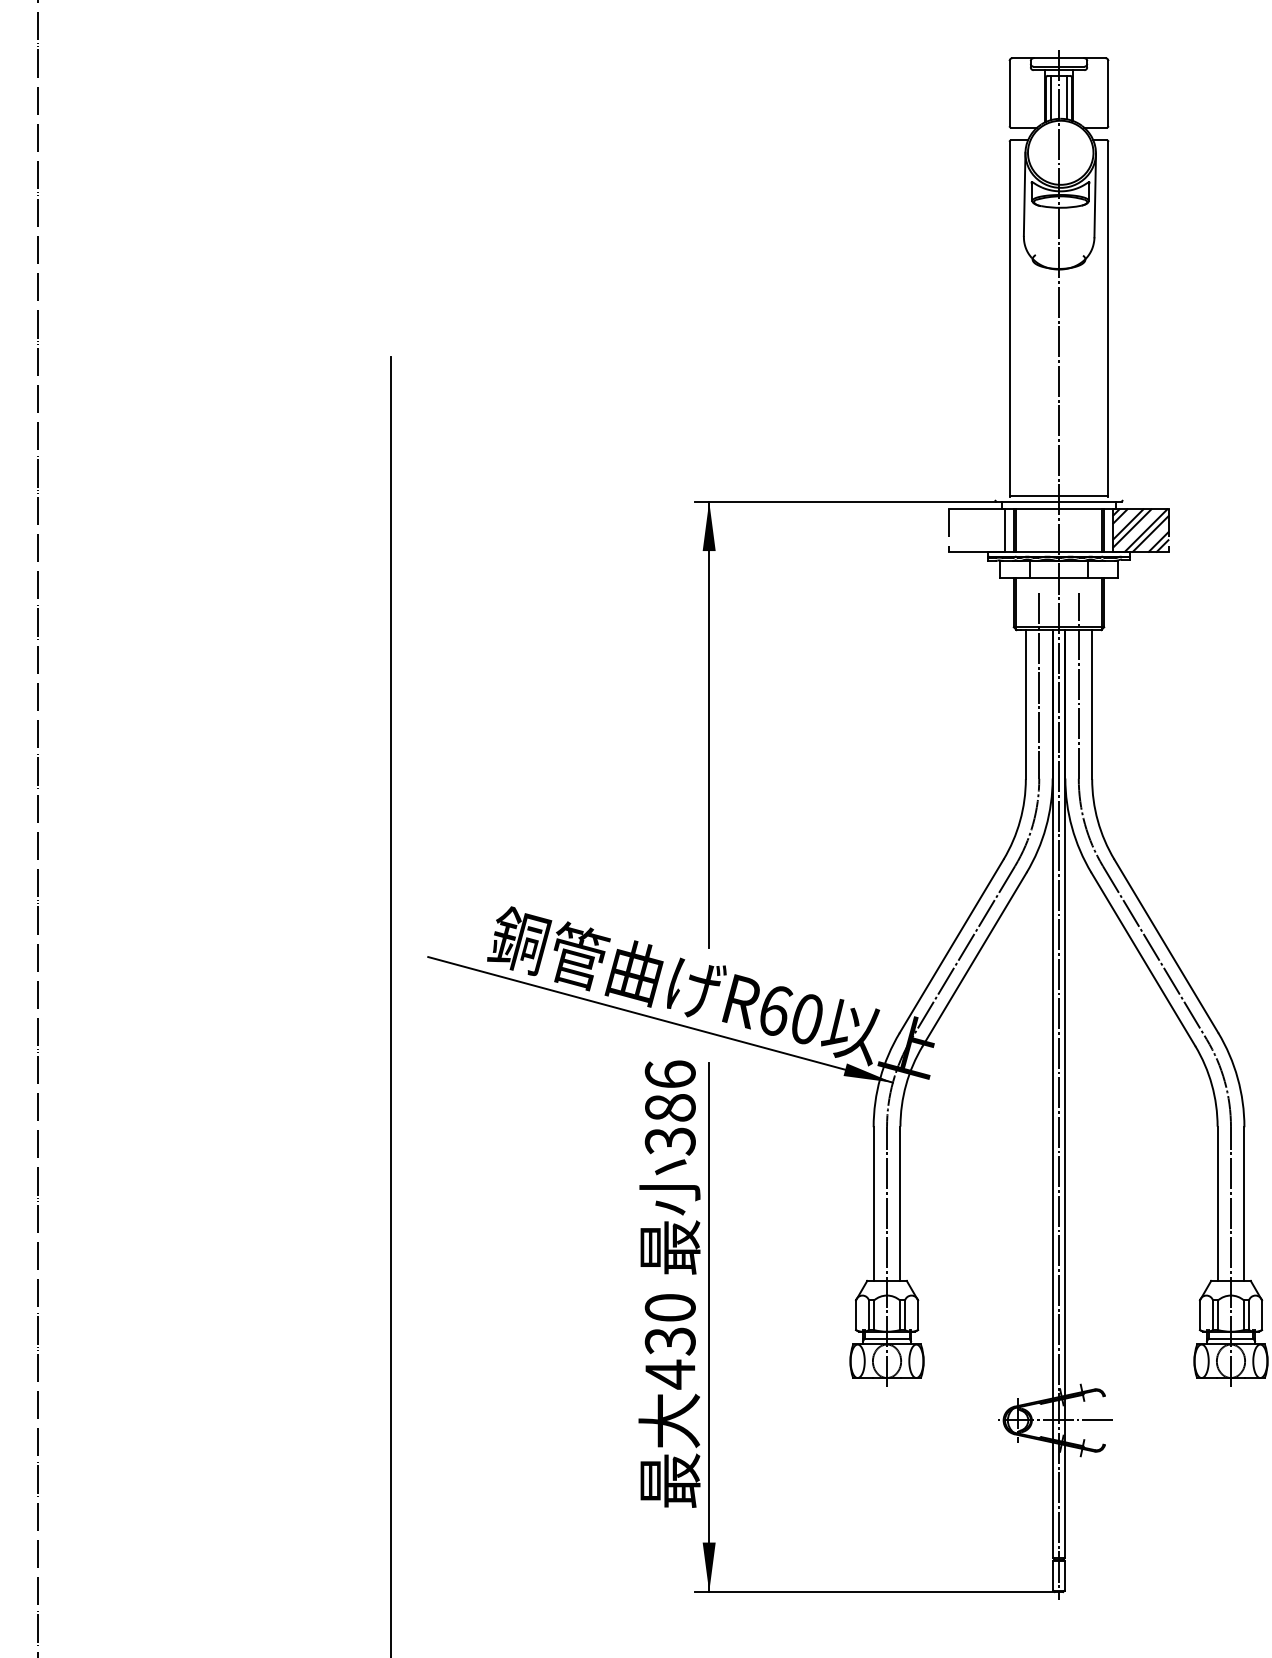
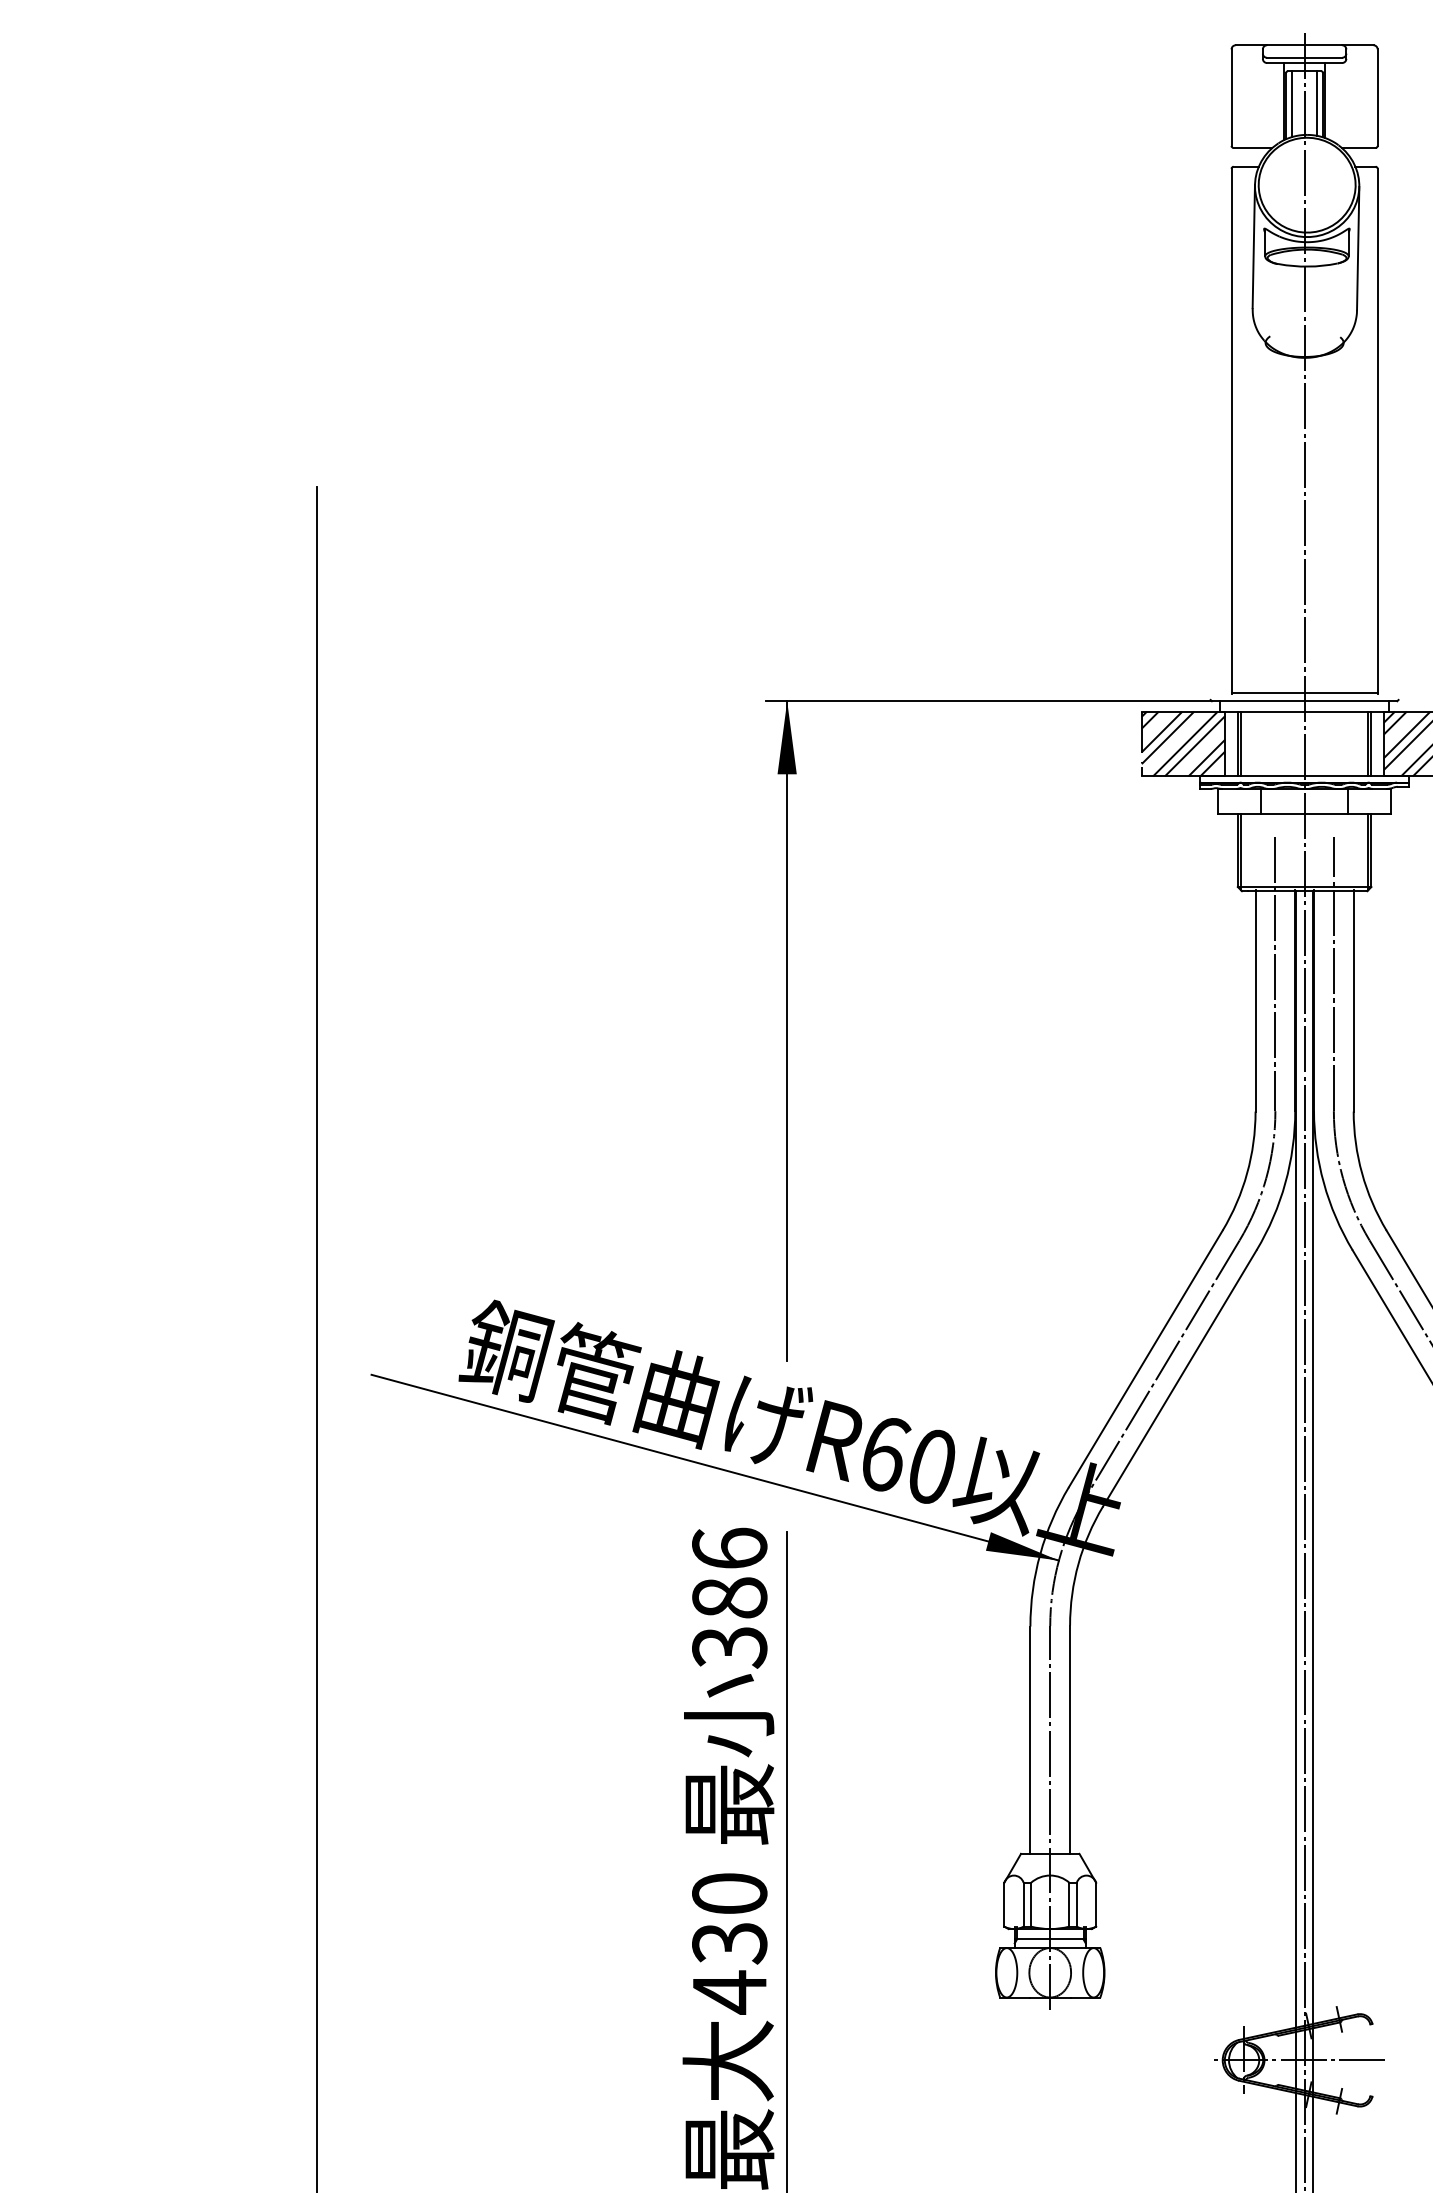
hatch: (976, 530) -> (1182, 743), added

